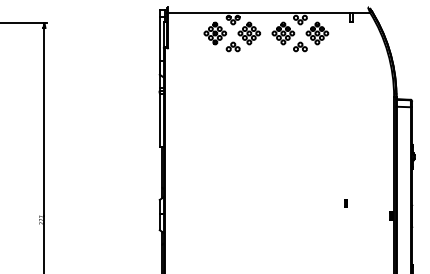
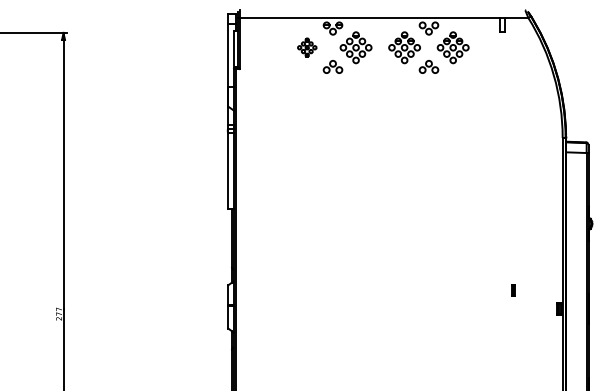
part: (214, 33) -> (306, 47), size x0.6
part: (345, 203) -> (511, 290), moved

